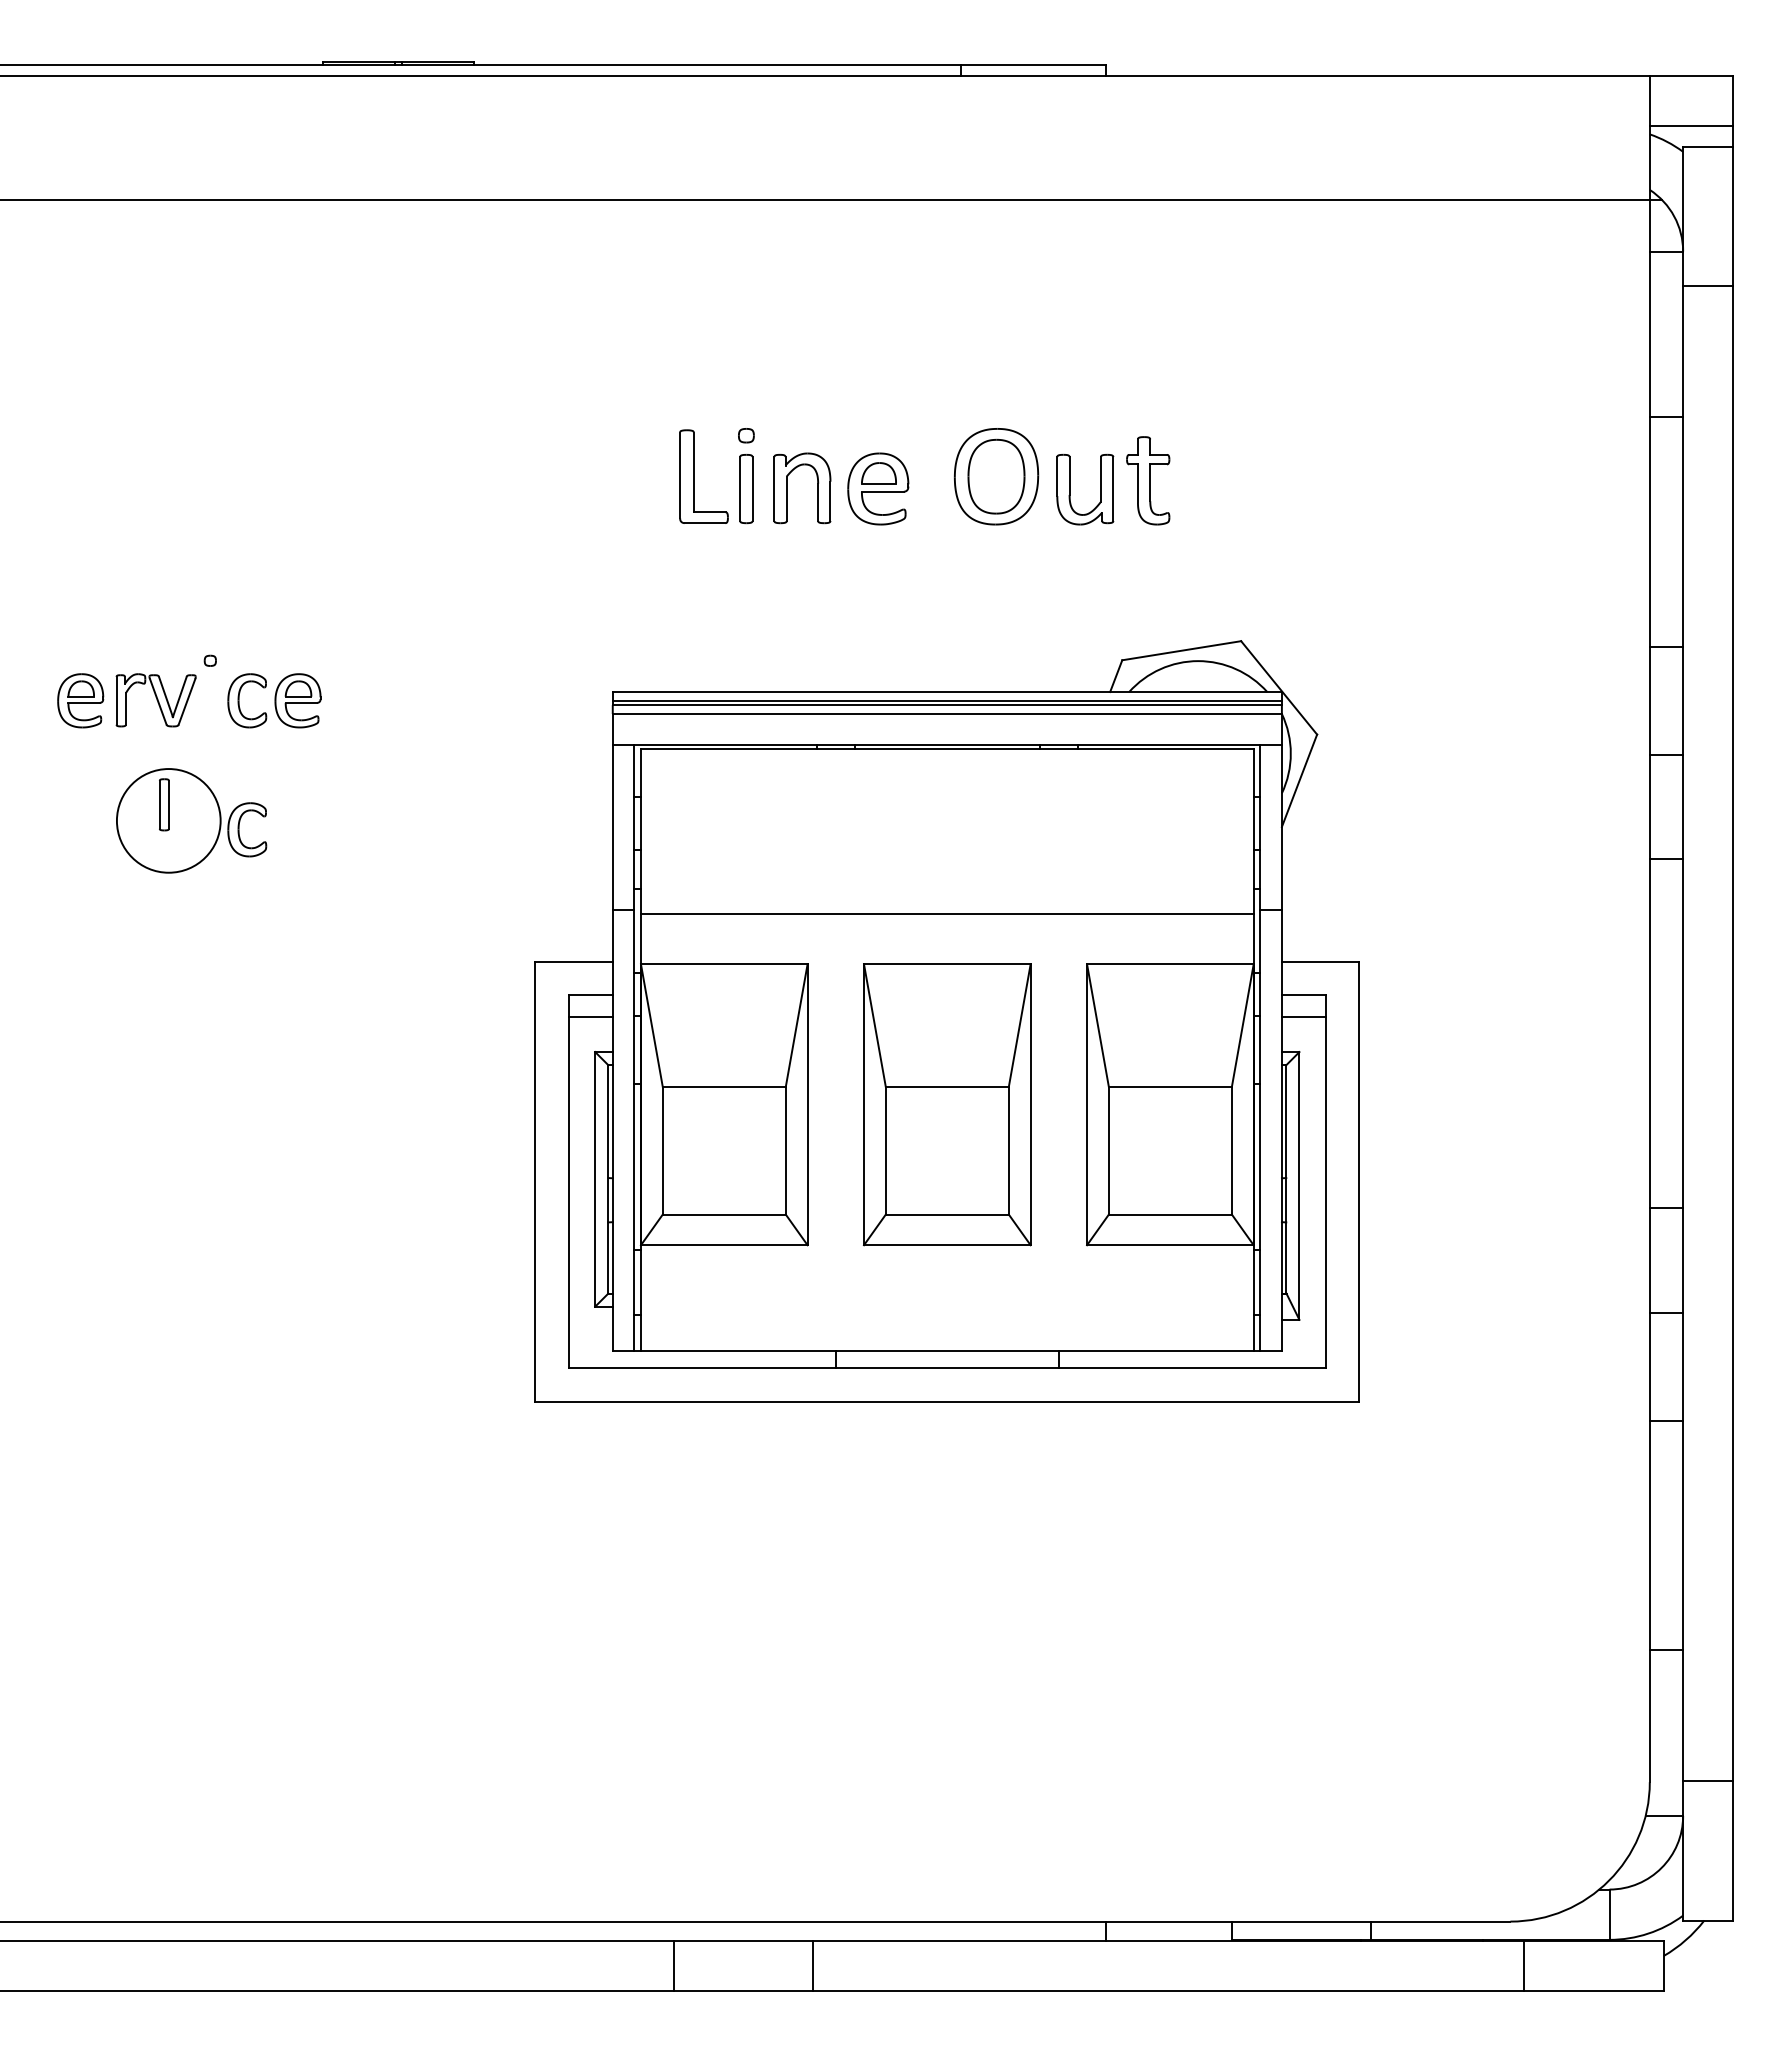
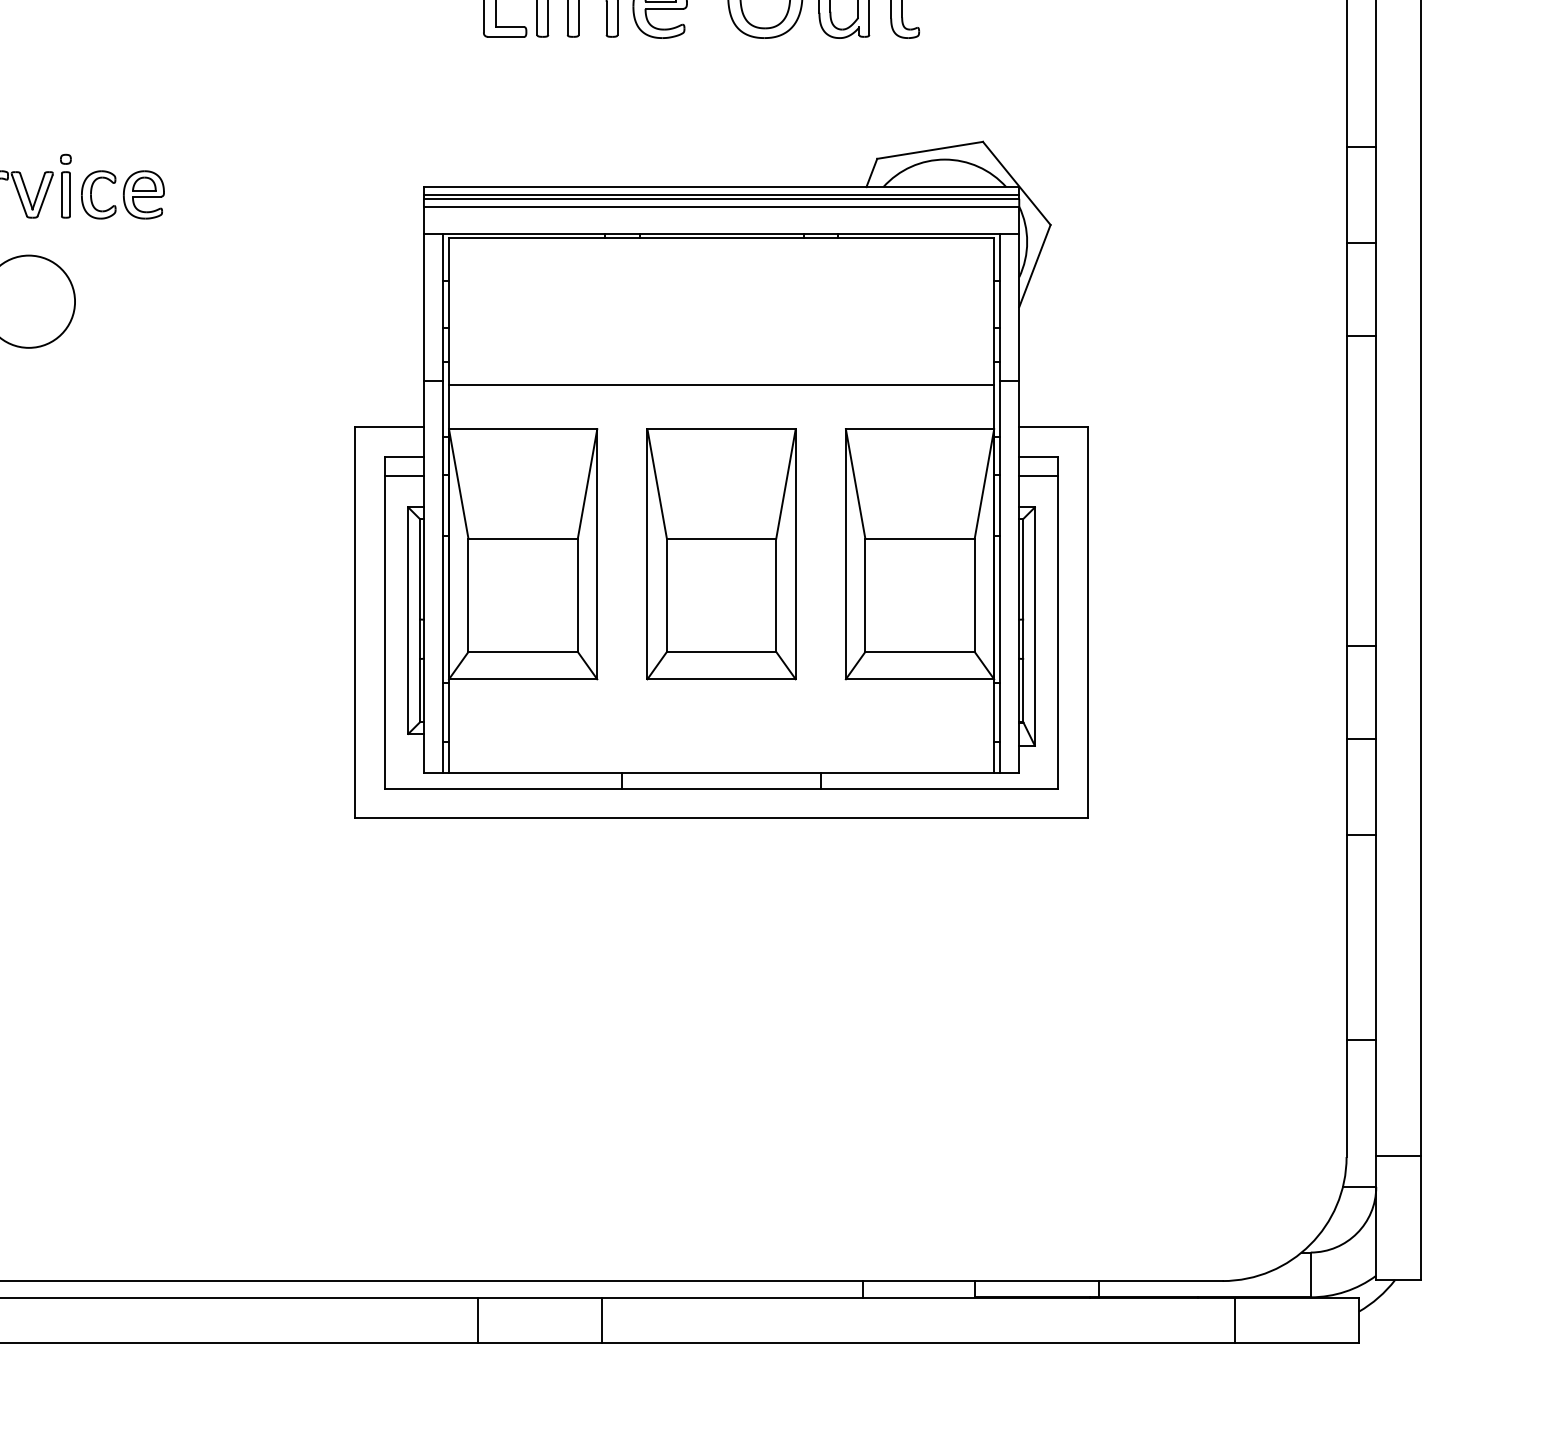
part: (164, 804) -> (66, 194), moved
part: (239, 829) -> (91, 309), removed

